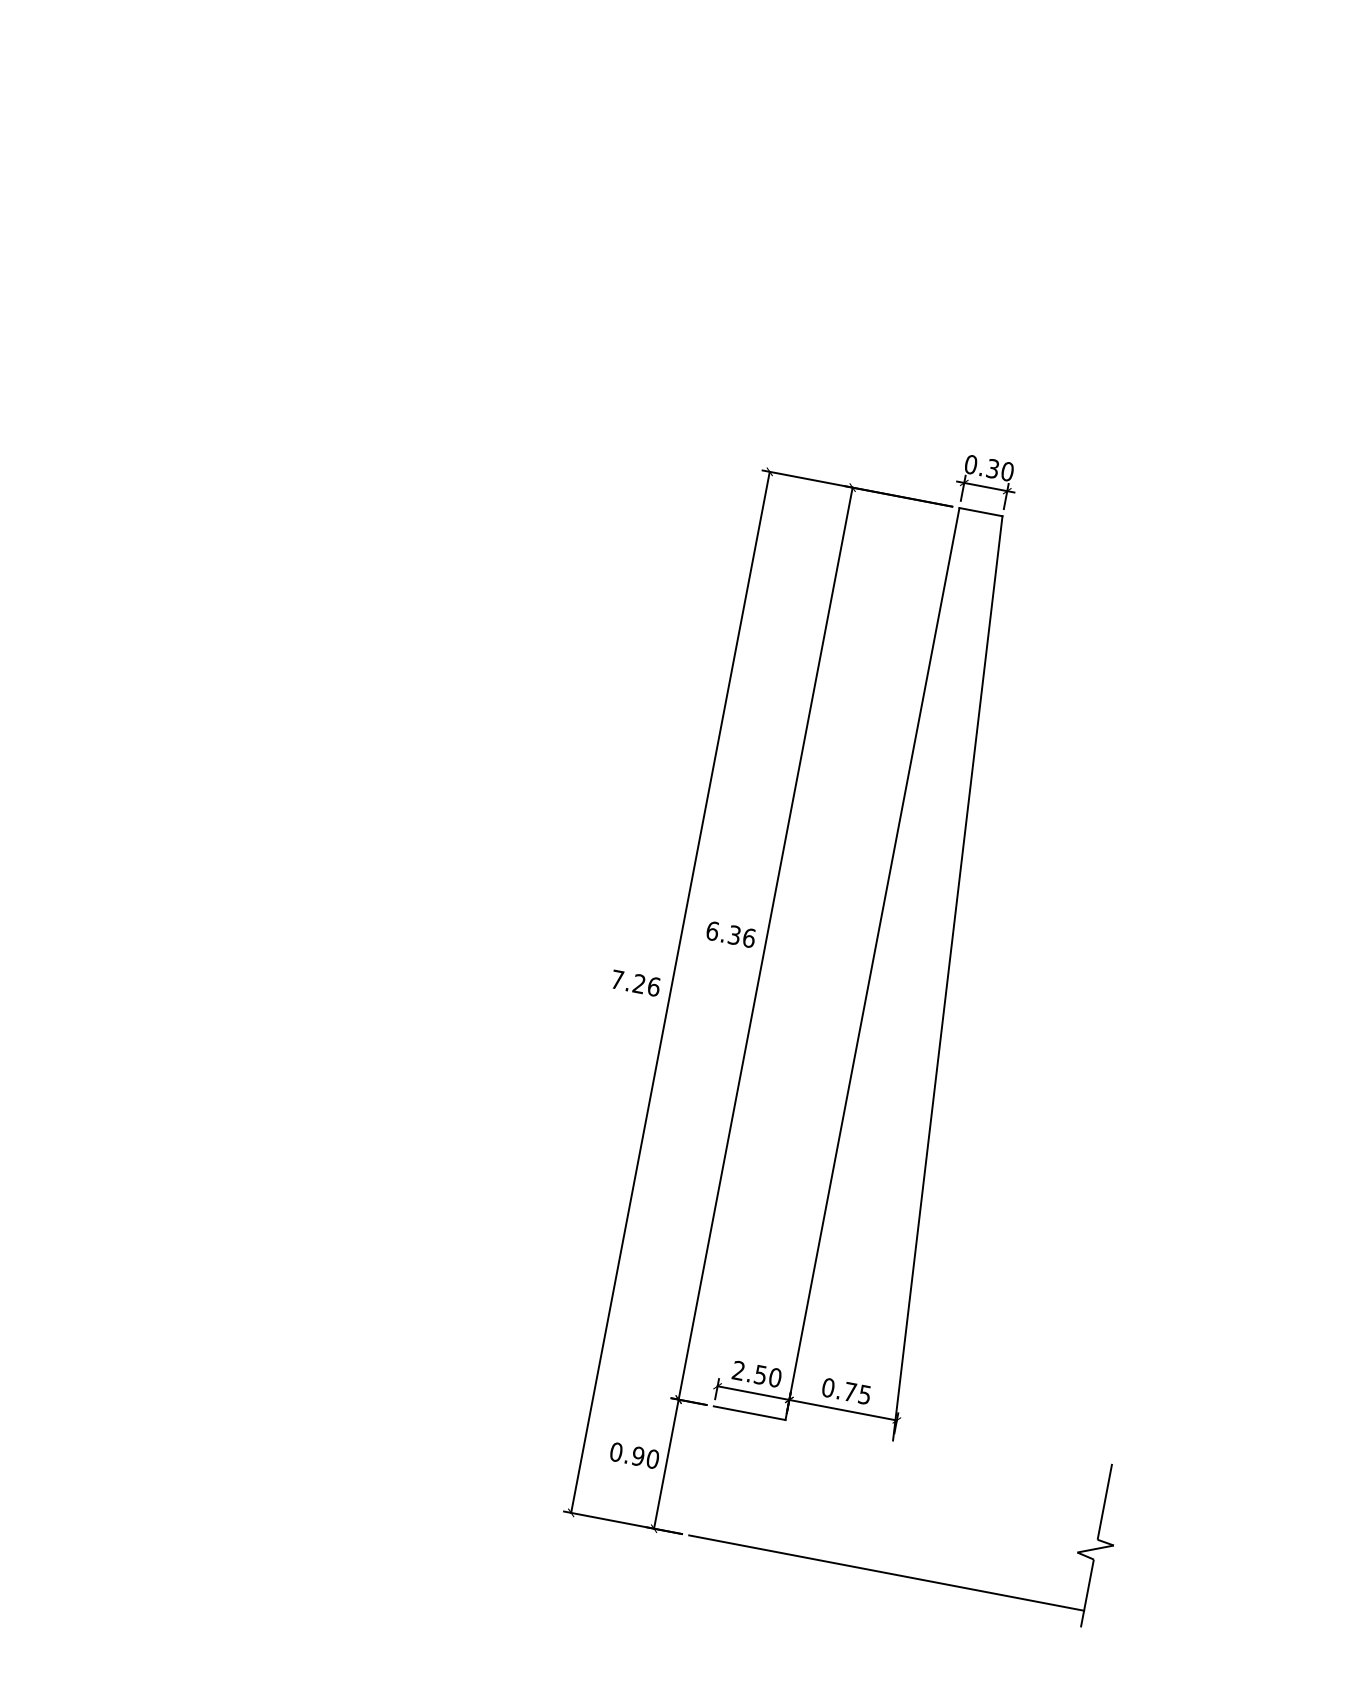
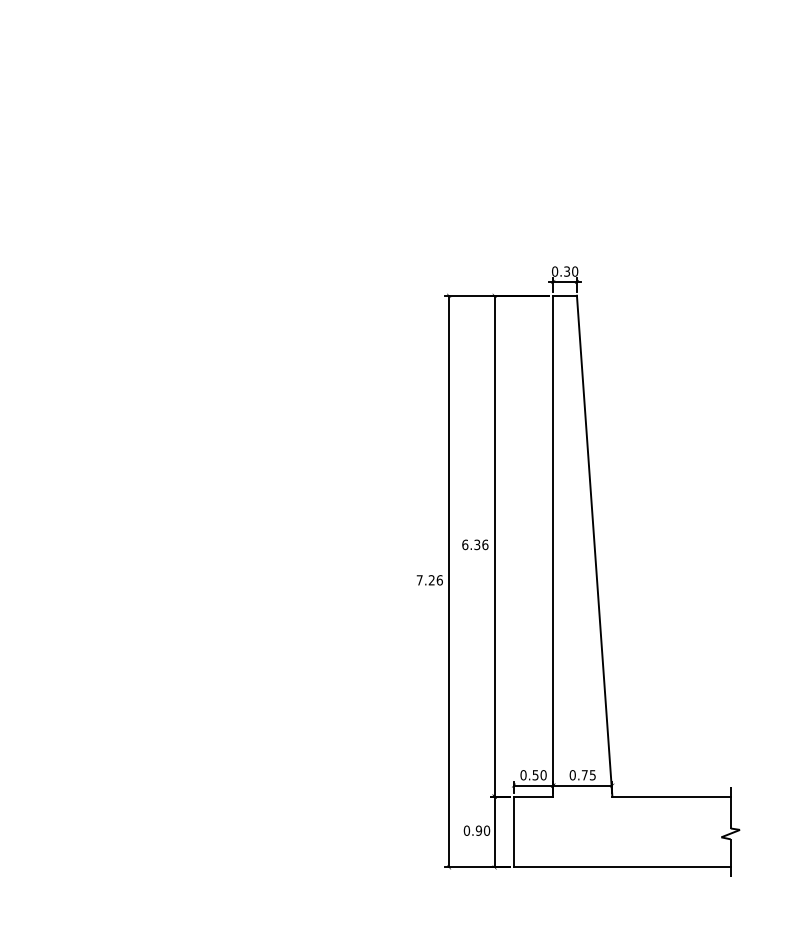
text: (738, 1371) -> (523, 775), 2.50 -> 0.50
line: (1000, 1460) -> (671, 796), added
line: (700, 1469) -> (513, 831), added

